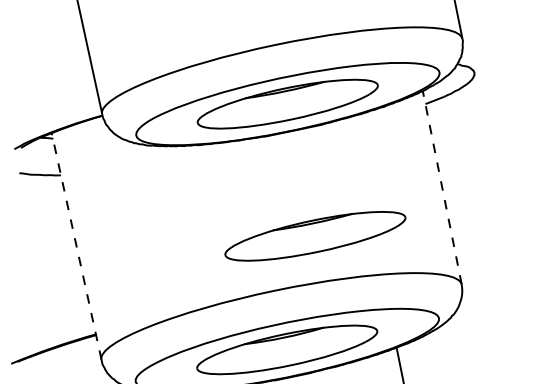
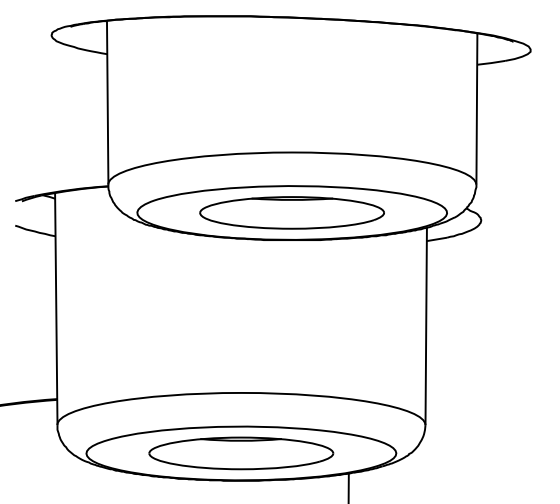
line: (442, 187) -> (426, 326), dashed -> solid
part: (314, 235) -> (291, 347), removed
line: (76, 245) -> (56, 308), dashed -> solid

